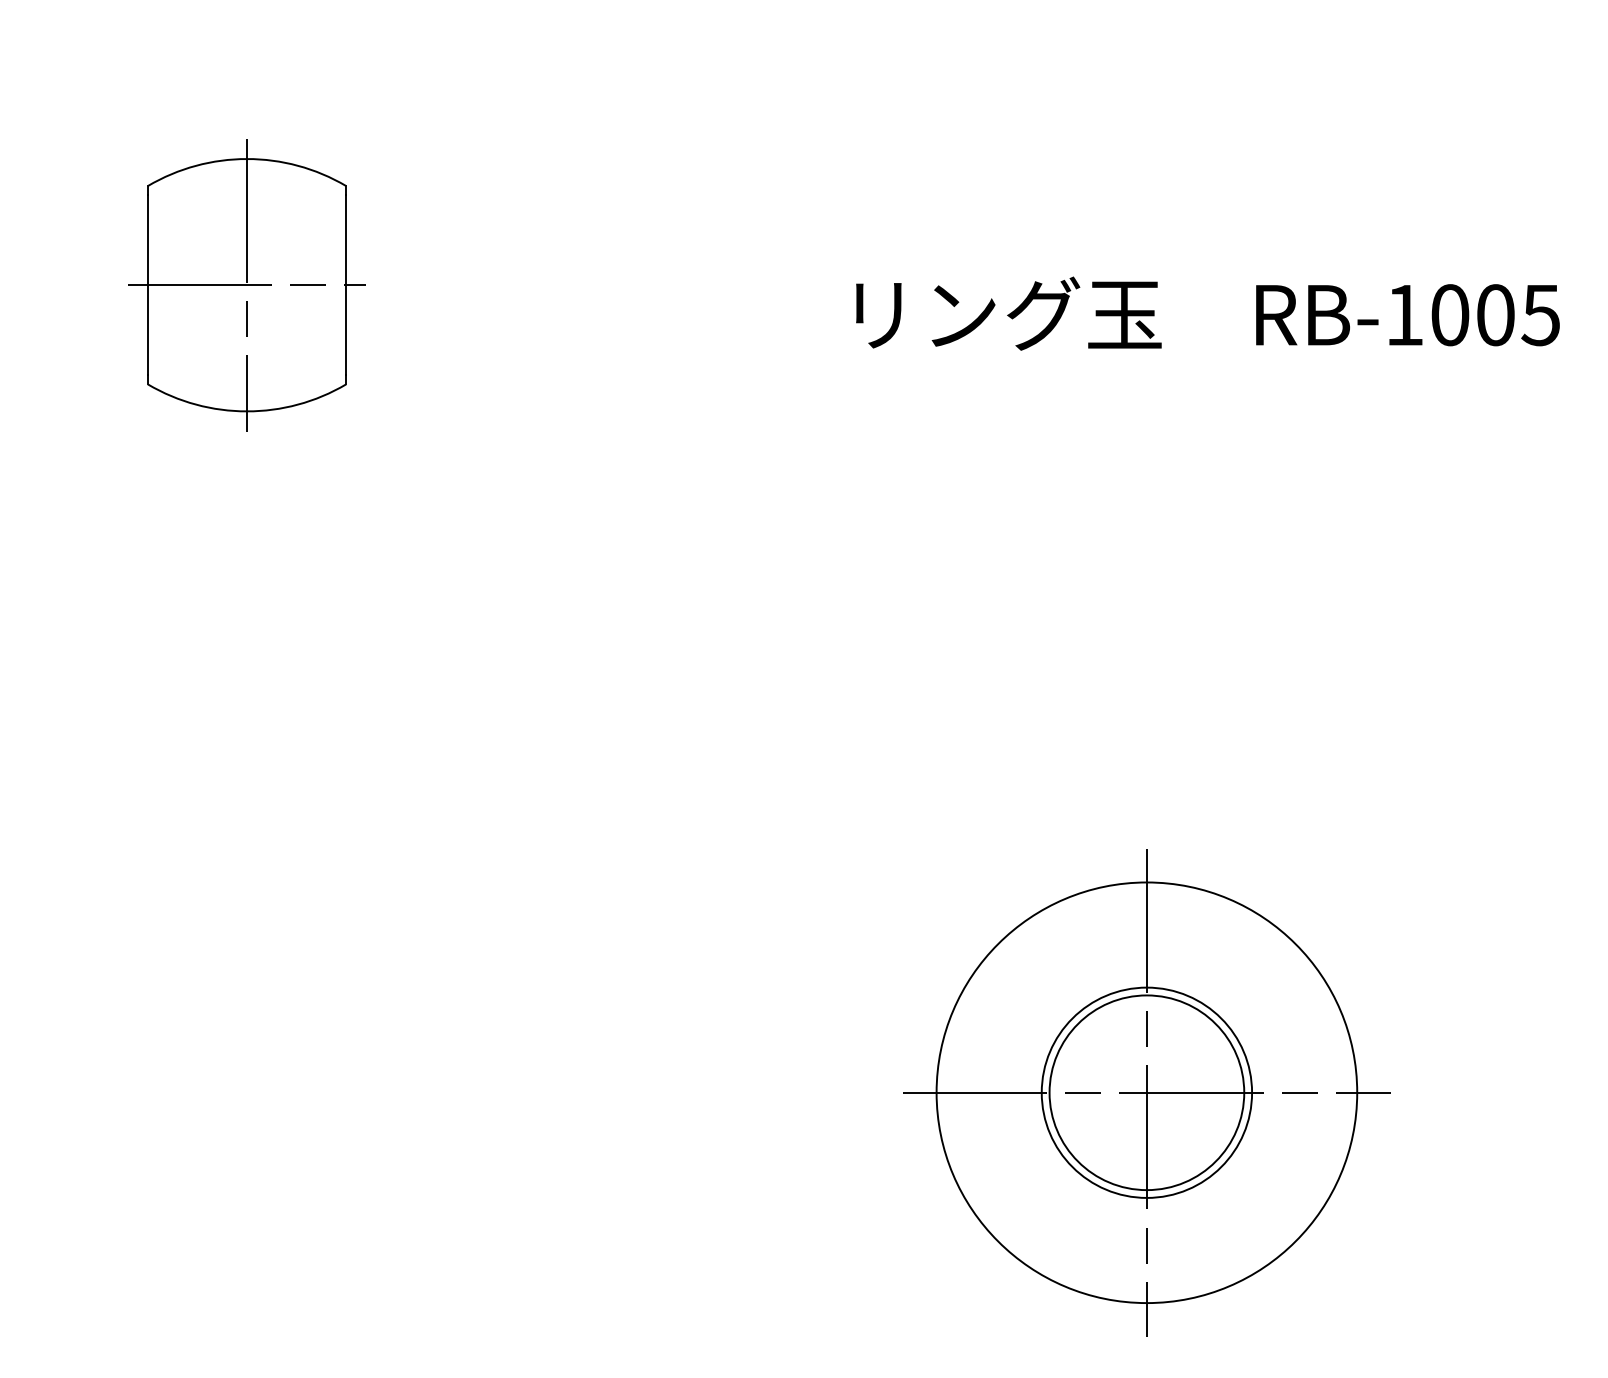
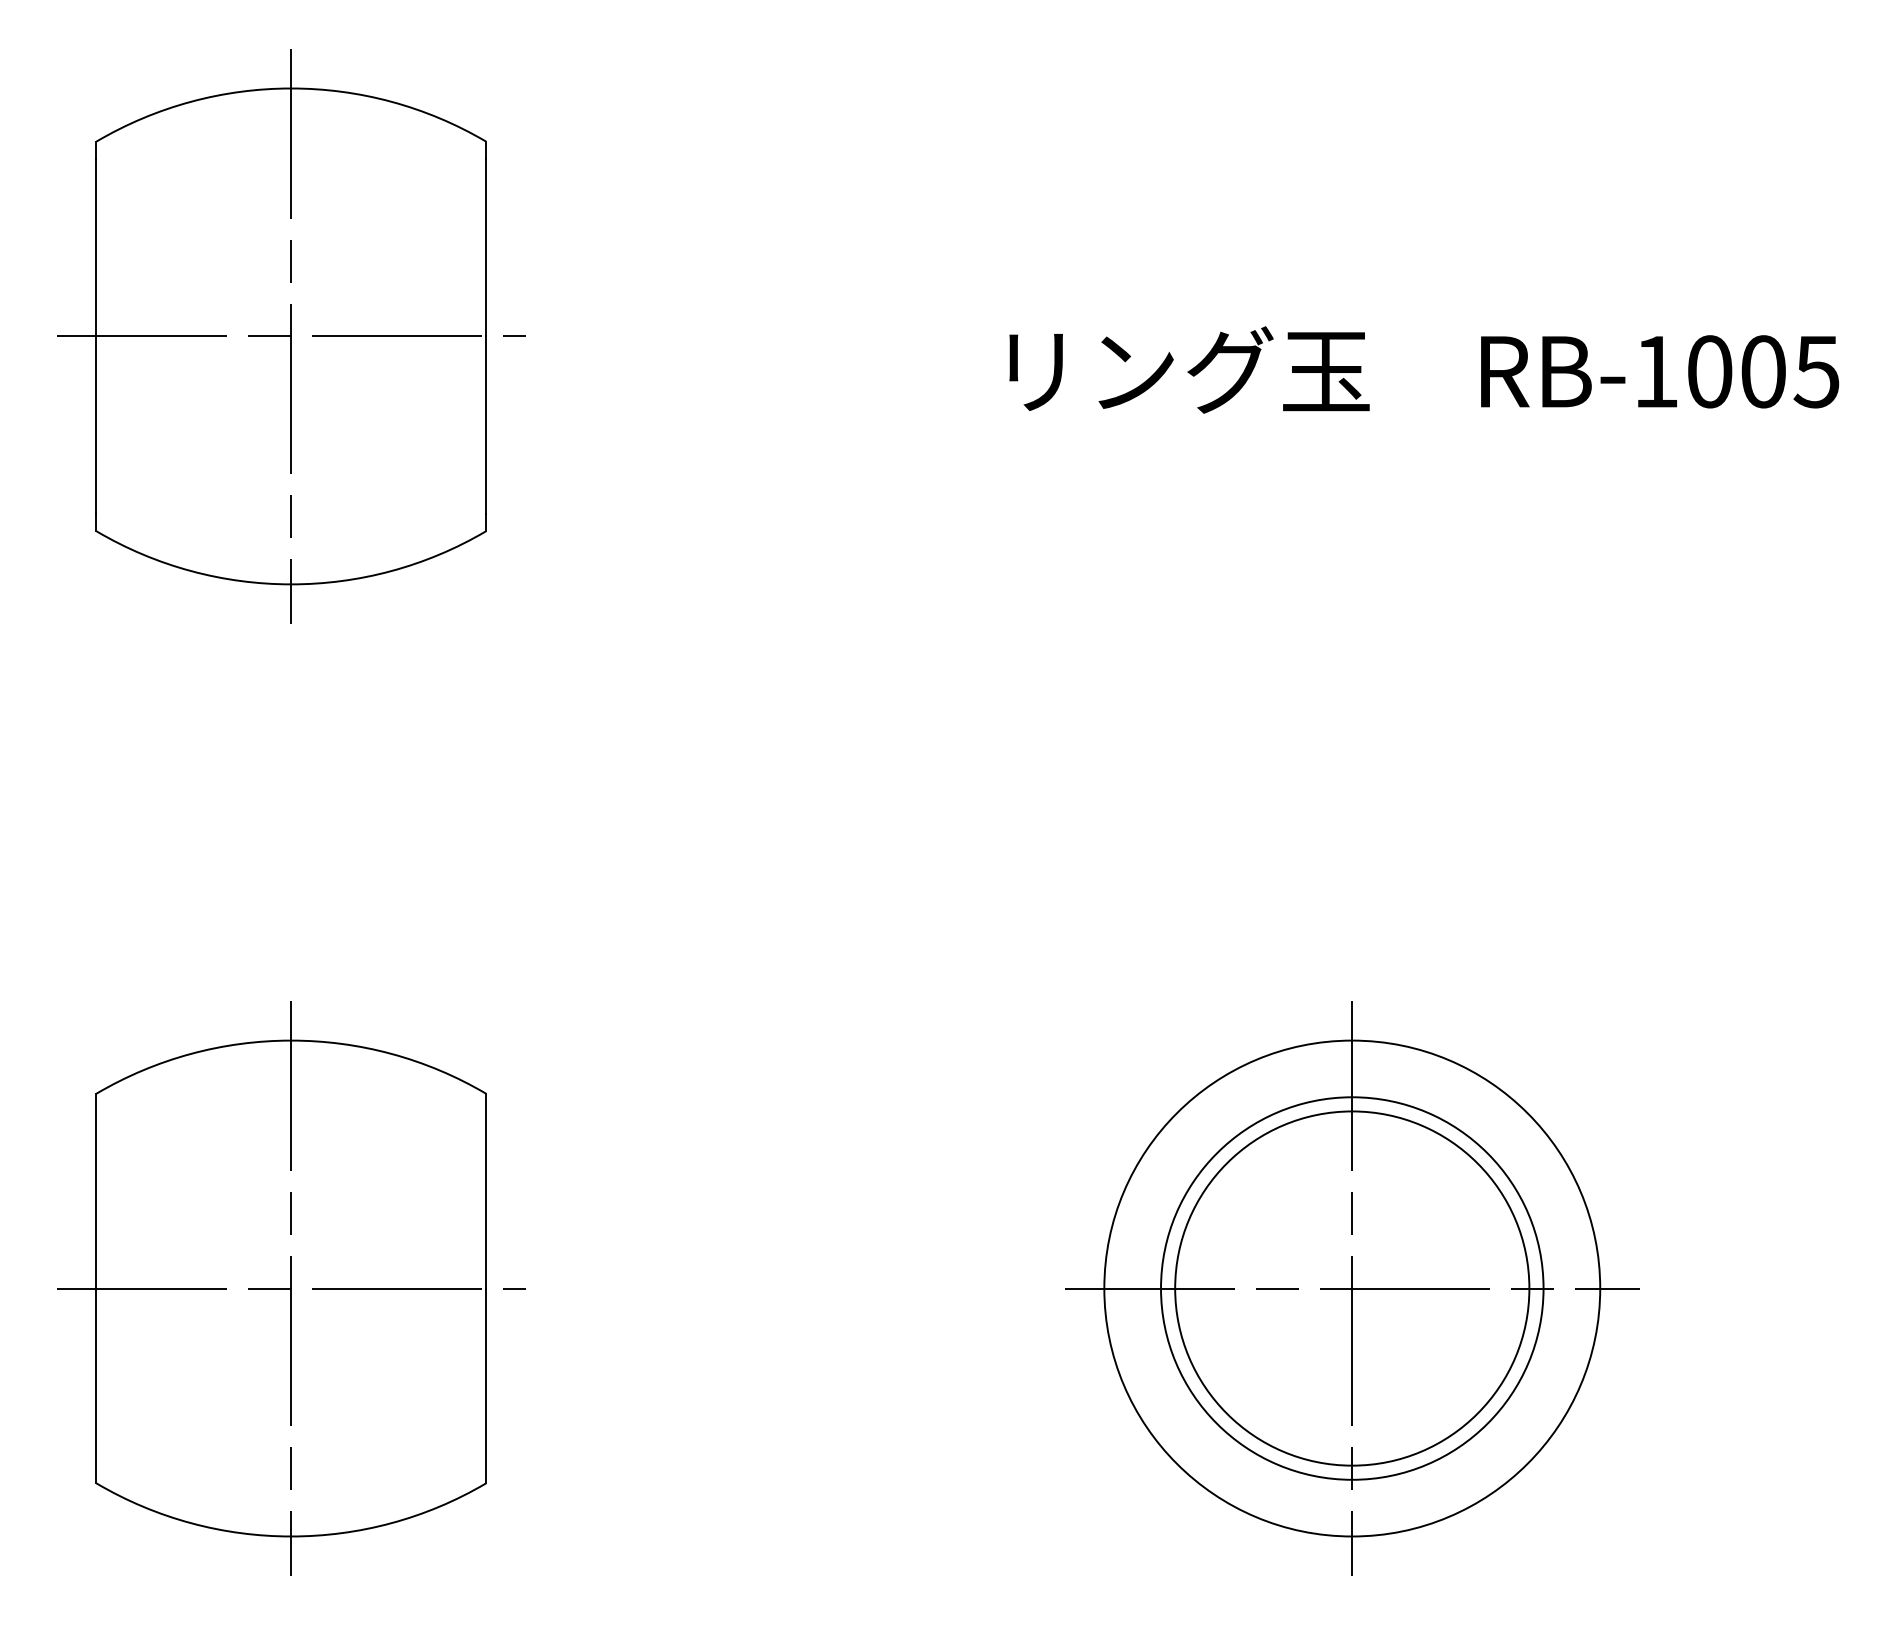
part: (247, 285) -> (291, 336), size x1.67
part: (247, 1092) -> (291, 1288), added
circle: (1147, 1092) -> (1352, 1288), size x1.43
circle: (1147, 1092) -> (1352, 1288), size x1.67

